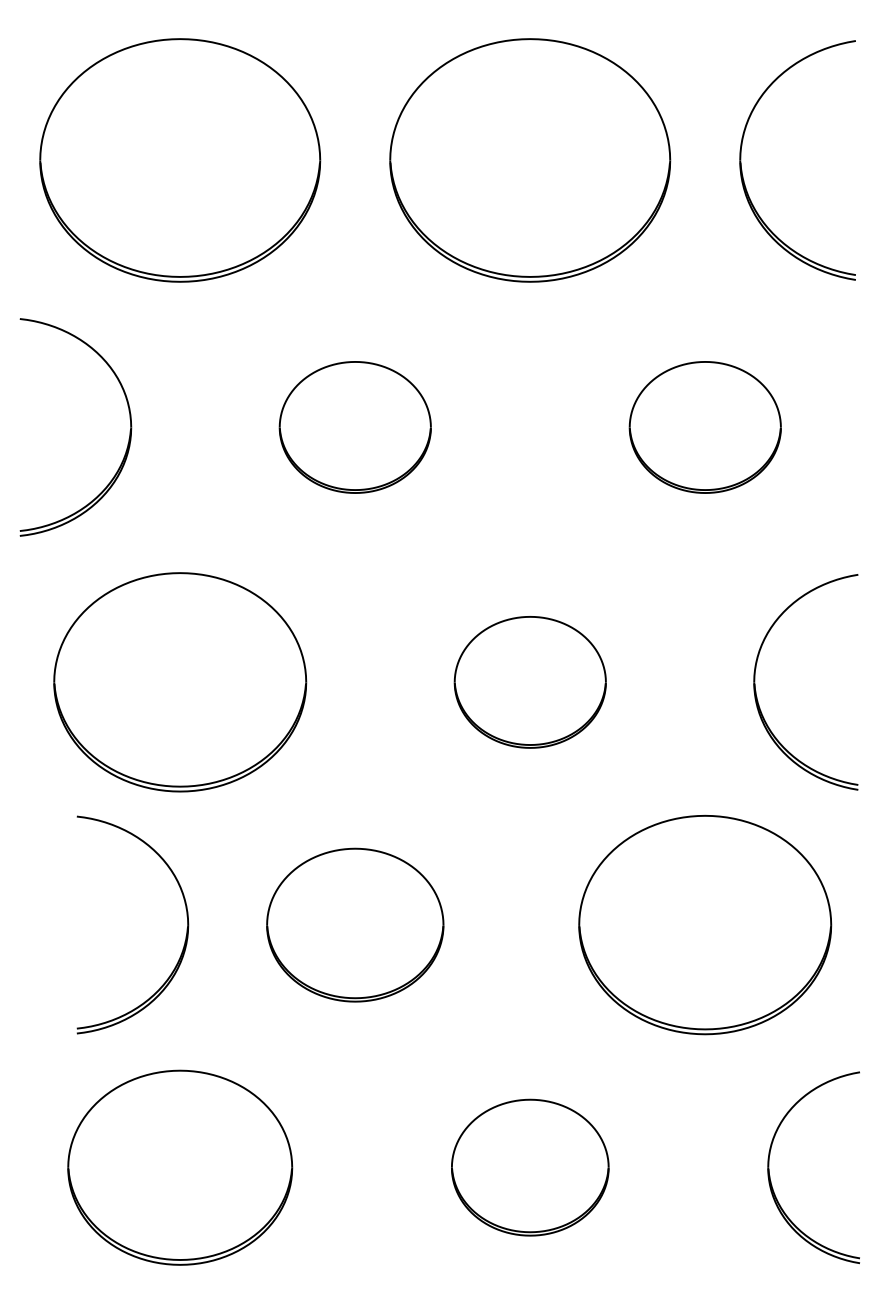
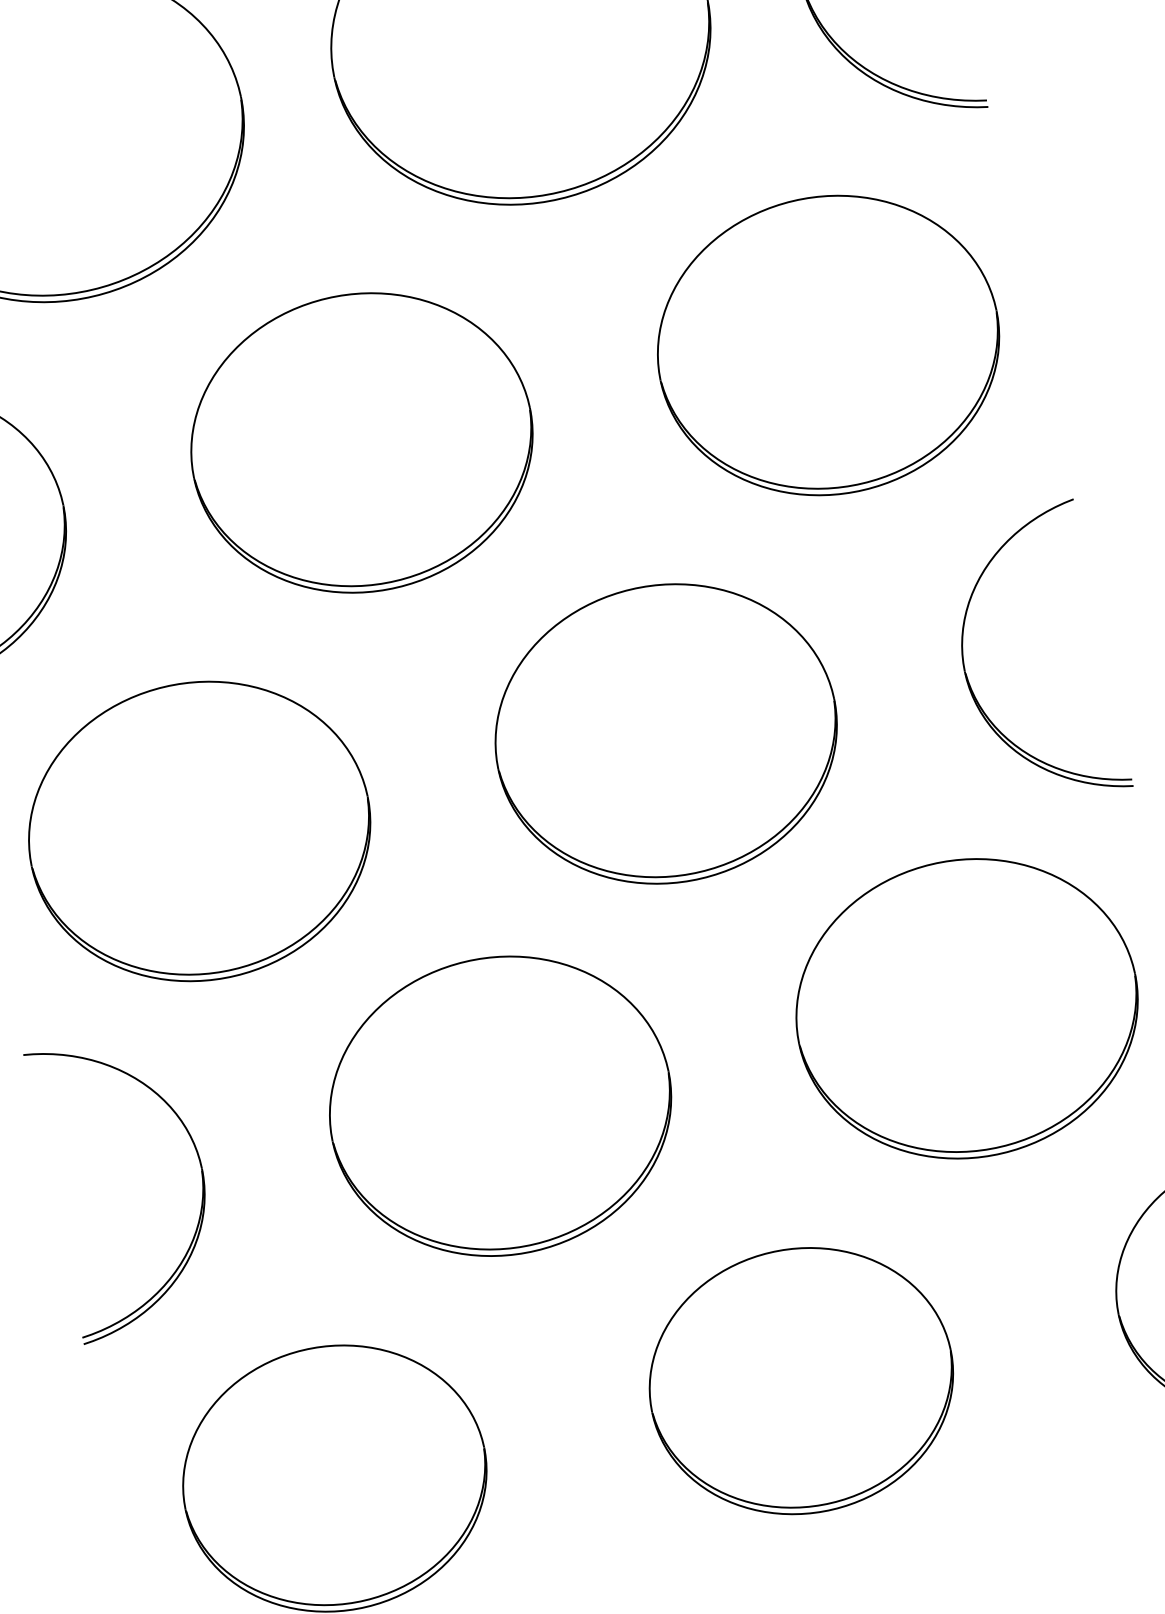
part: (355, 427) -> (362, 442), size x1.67
part: (705, 427) -> (828, 345), size x1.67
part: (530, 682) -> (666, 734), size x1.67
part: (355, 925) -> (501, 1106), size x1.43
part: (186, 928) -> (200, 1173), moved
part: (530, 1167) -> (801, 1380), size x1.43

